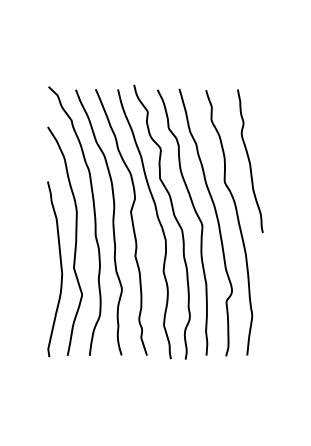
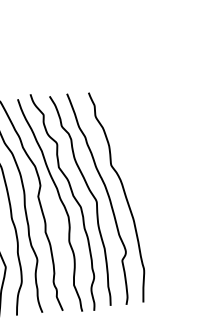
curve: (250, 160) -> (130, 145), removed

